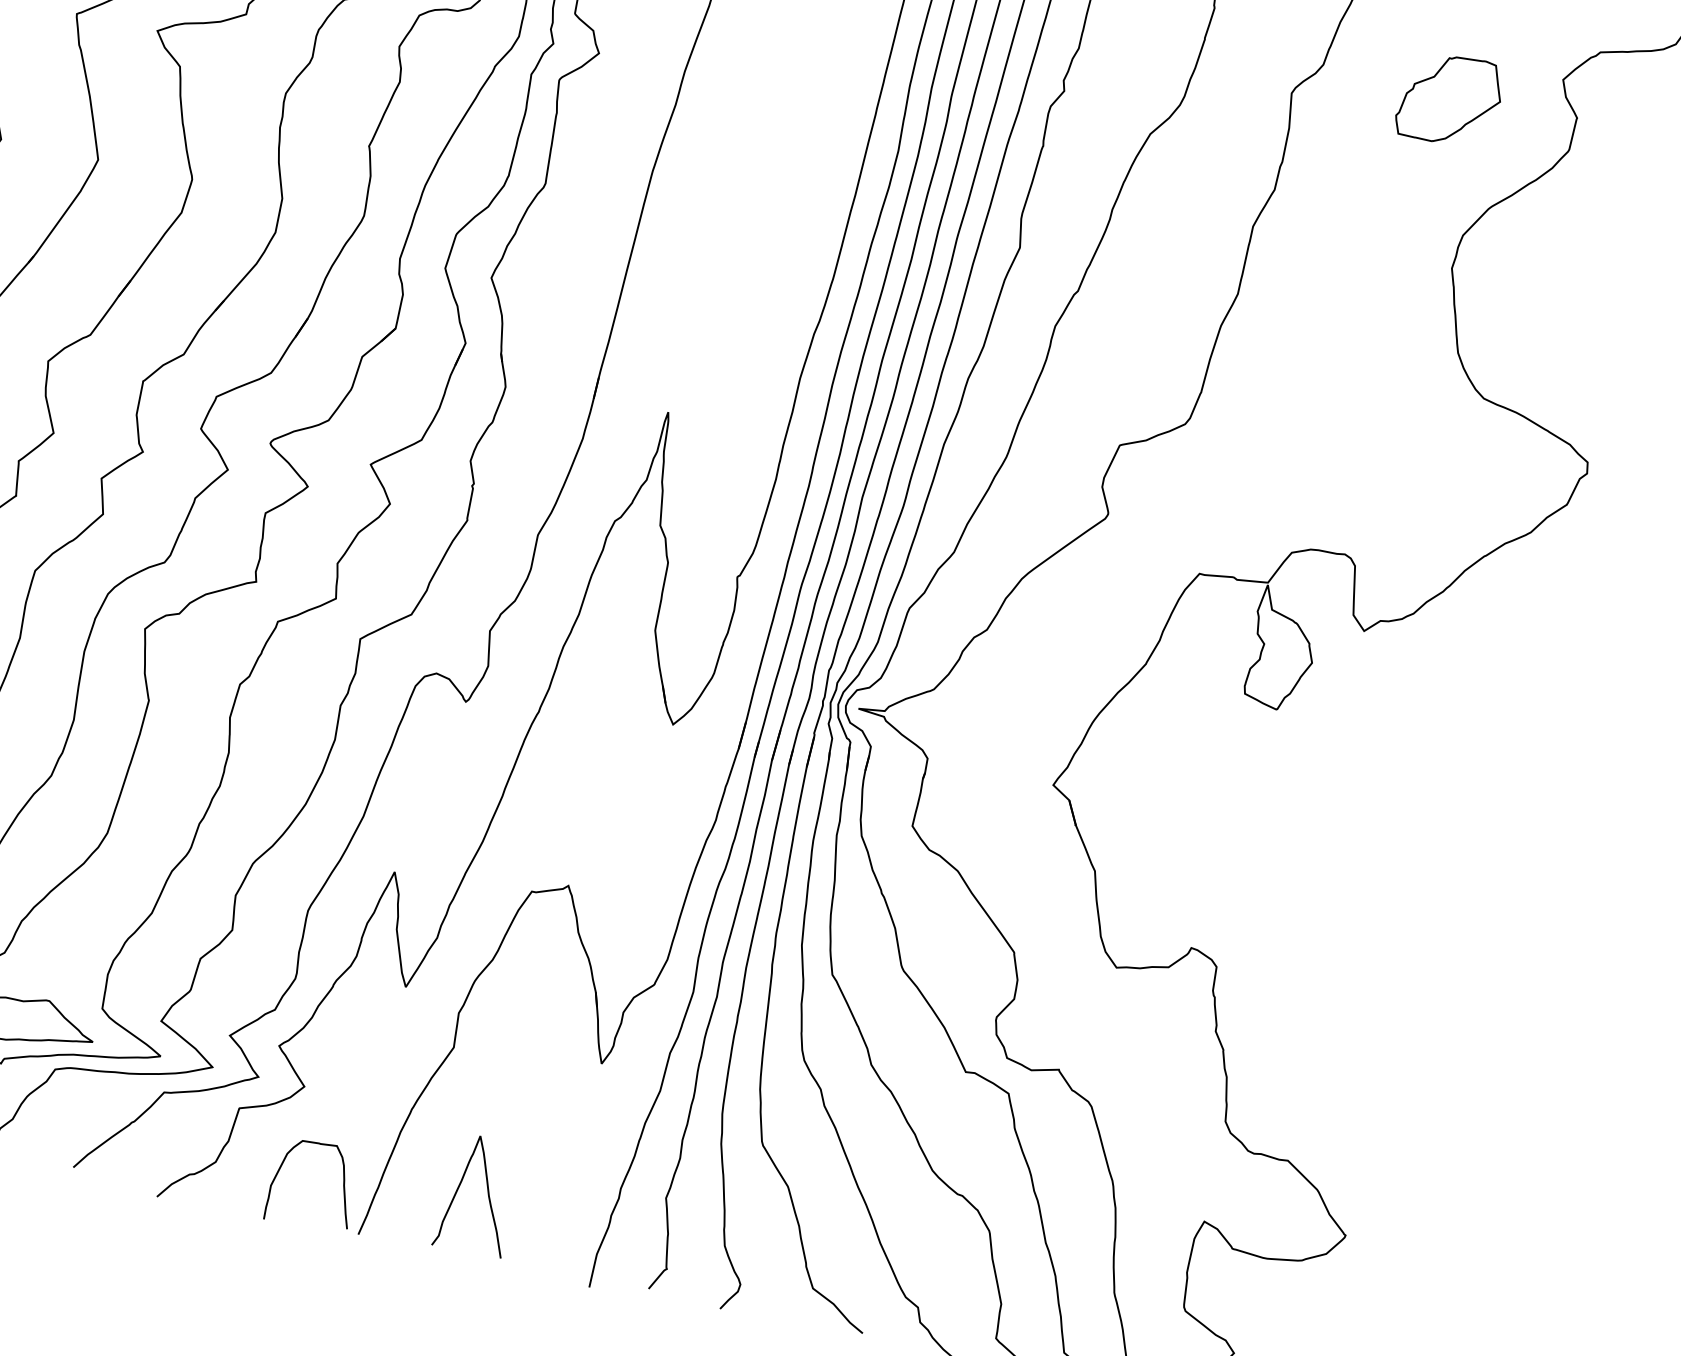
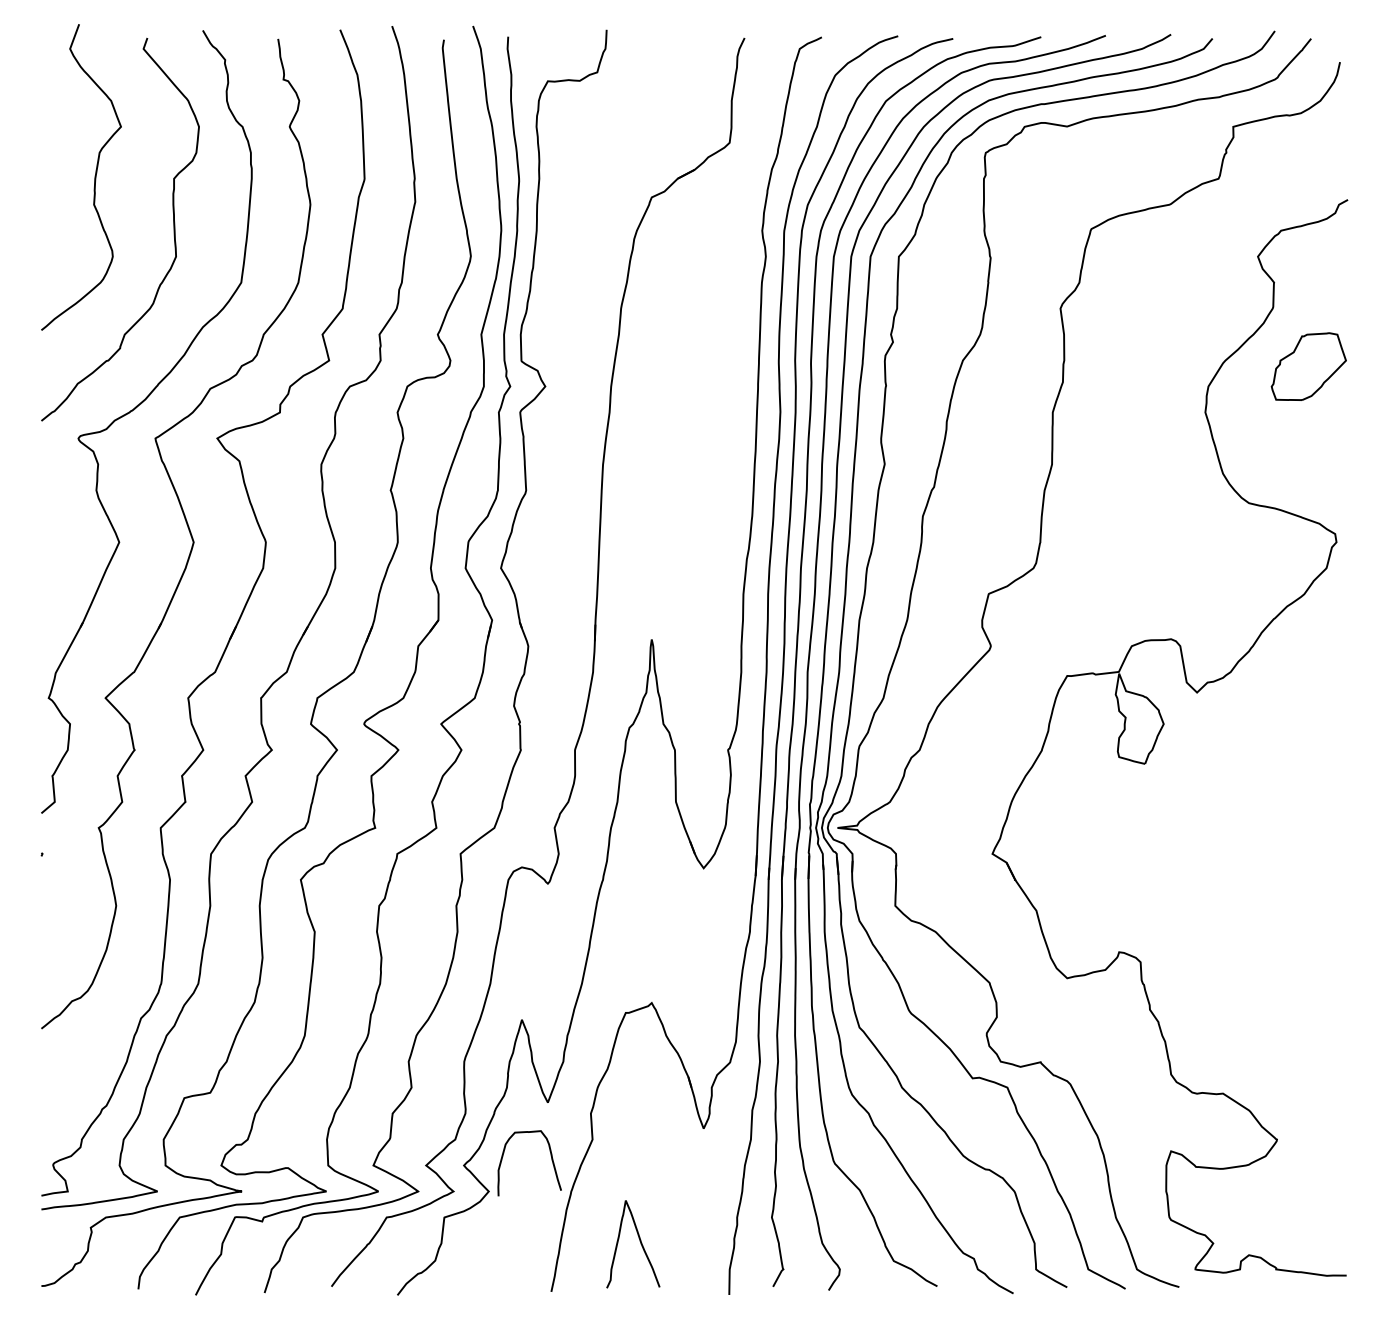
part: (1449, 99) -> (1308, 366), moved
curve: (342, 1181) -> (550, 1156), moved

